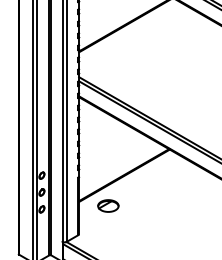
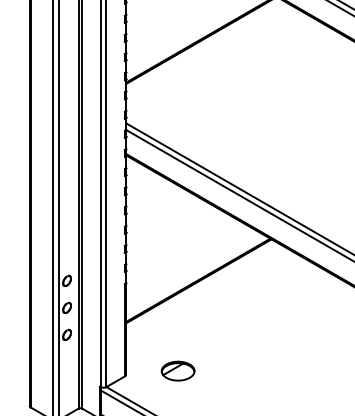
part: (108, 205) -> (178, 370), moved

